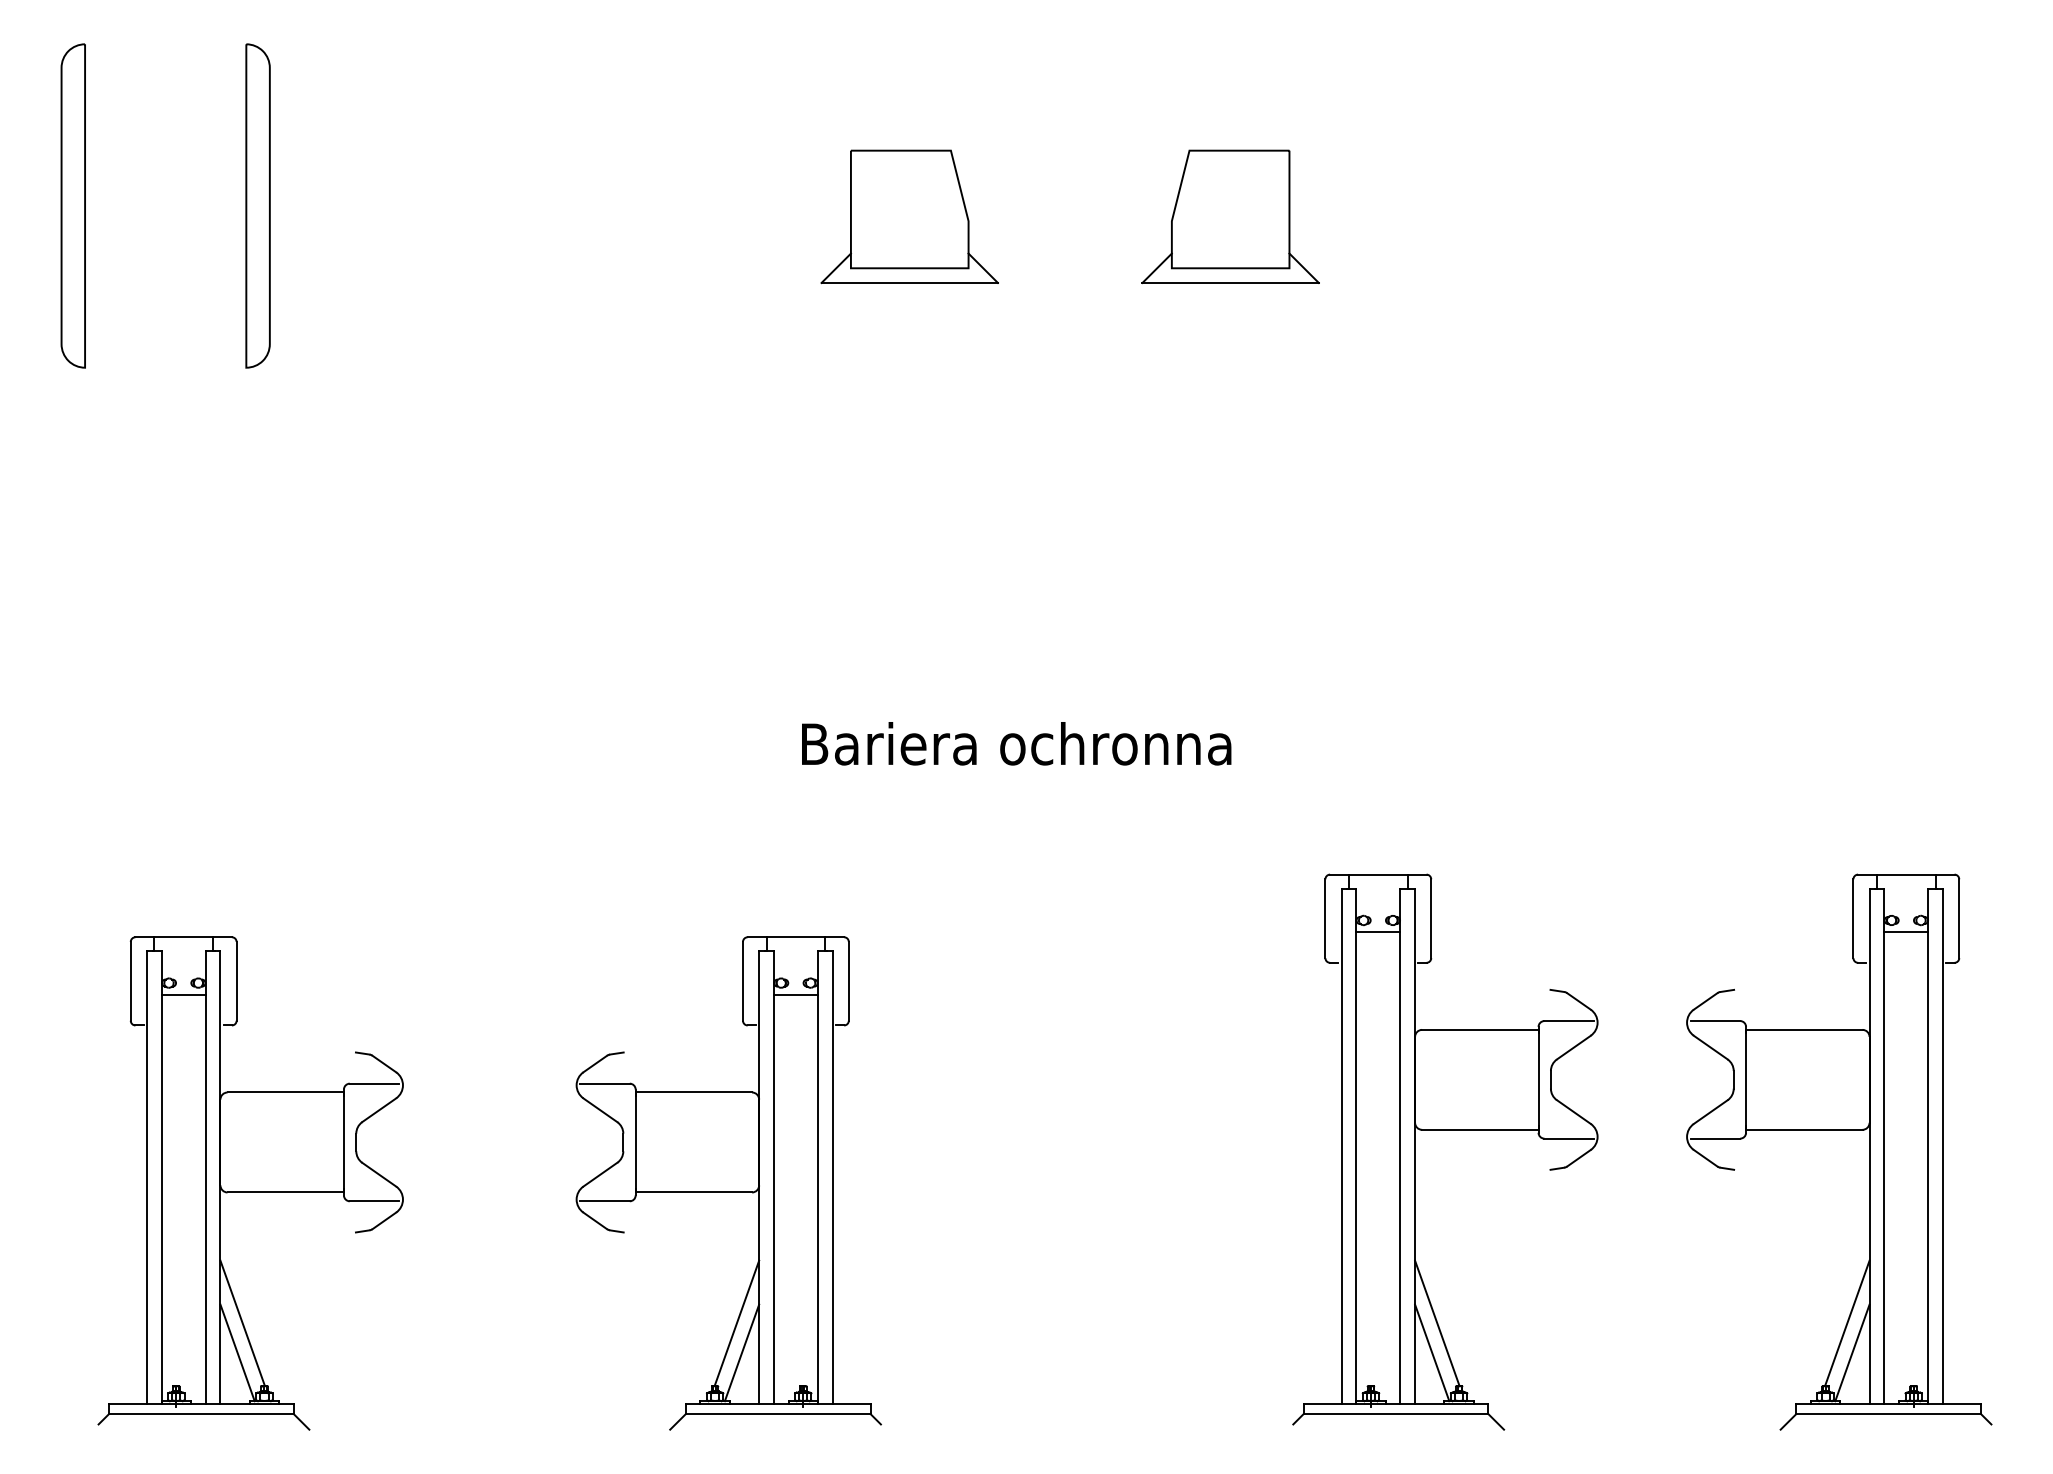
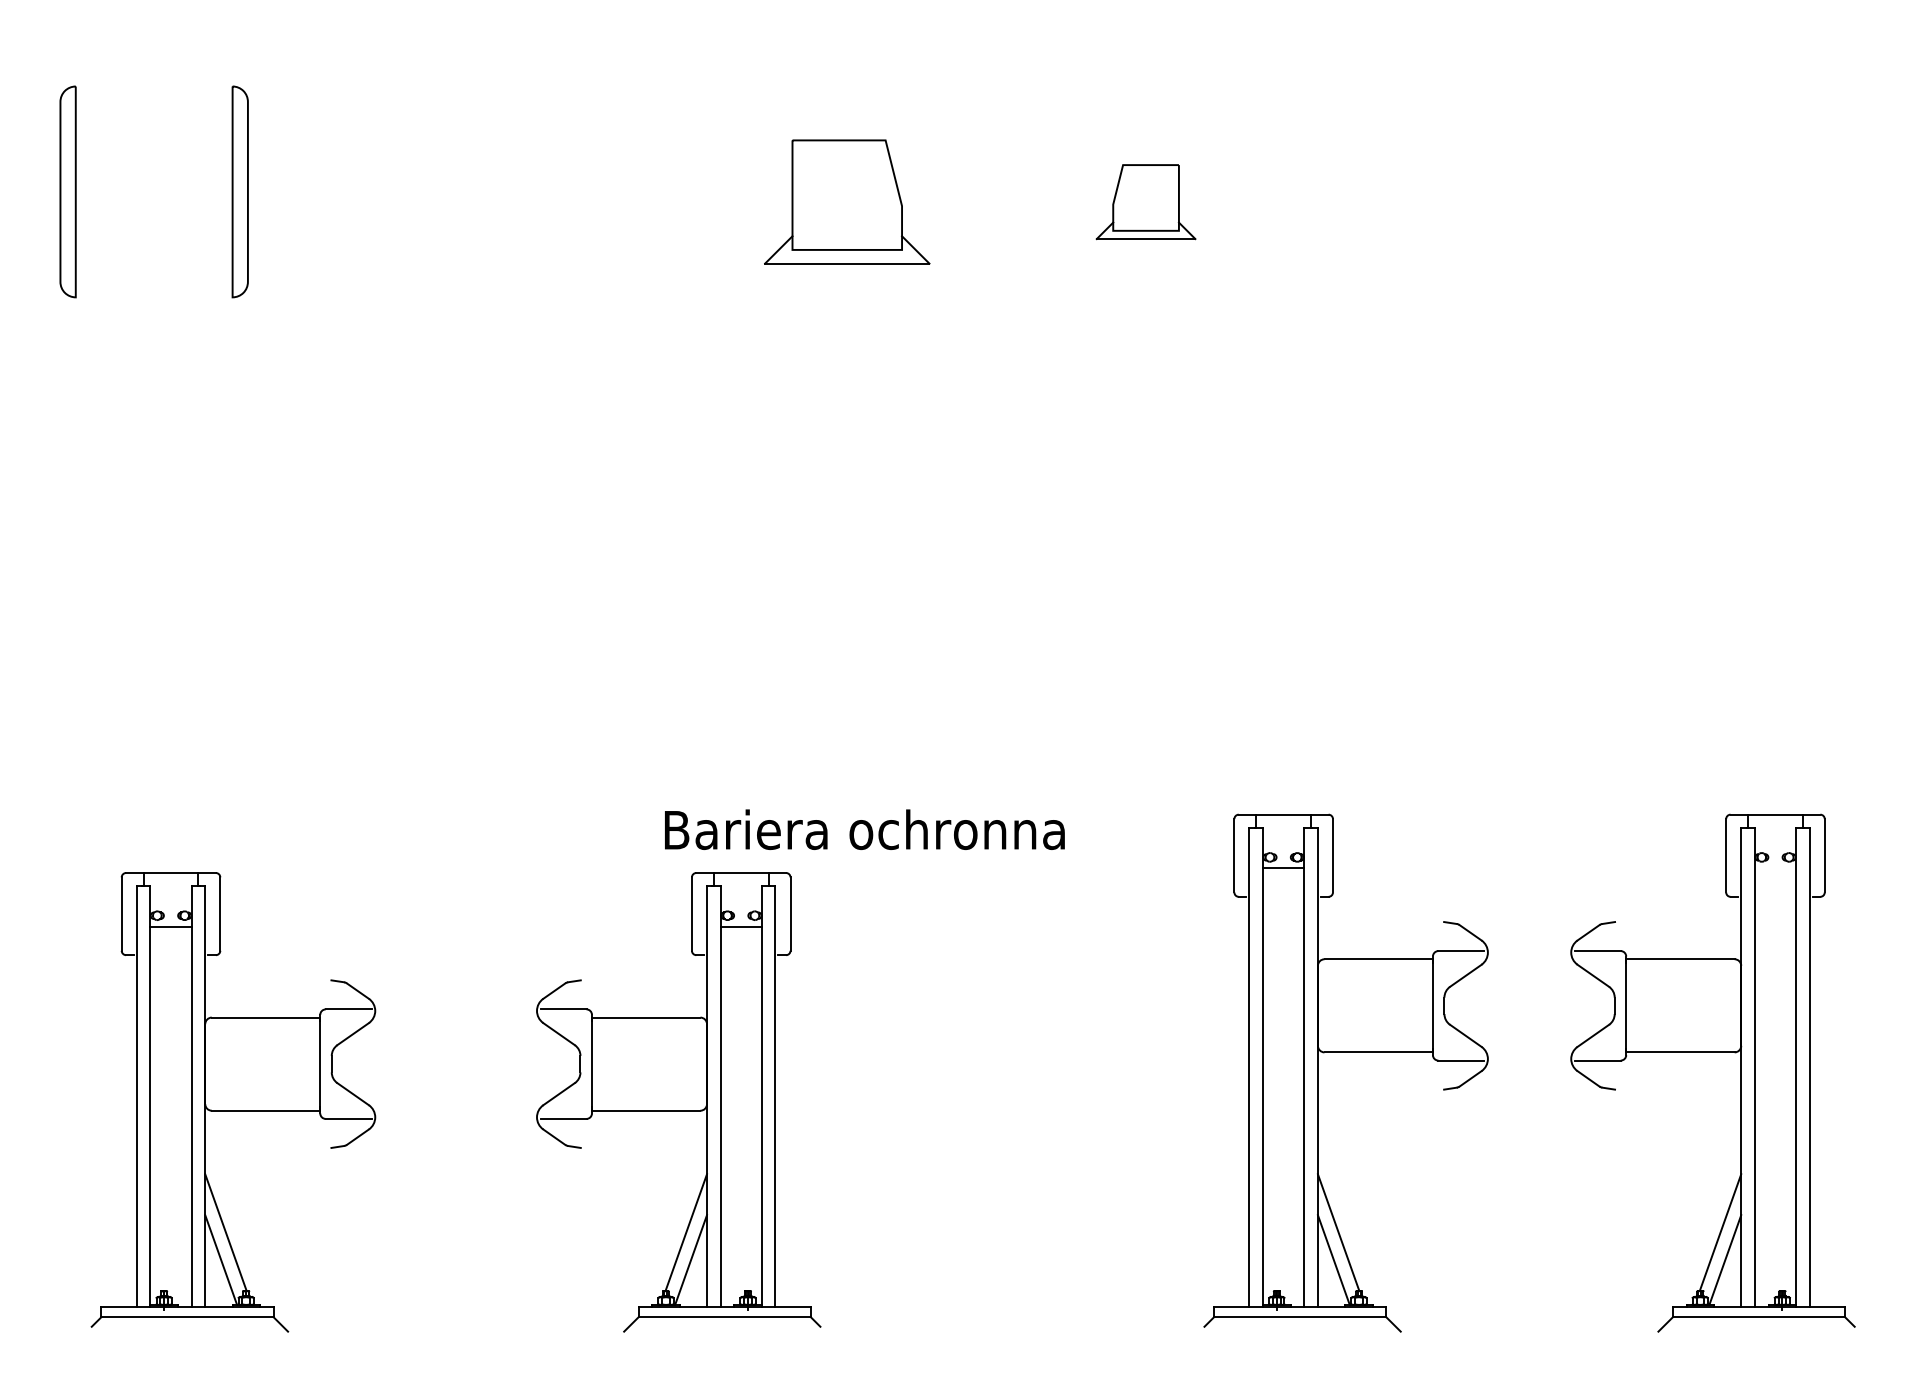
part: (72, 205) -> (67, 191), size x0.7
part: (257, 205) -> (239, 191), size x0.7
part: (1230, 216) -> (1146, 201), size x0.6
text: (1016, 743) -> (864, 829), moved
line: (1906, 932) -> (1775, 868), removed

